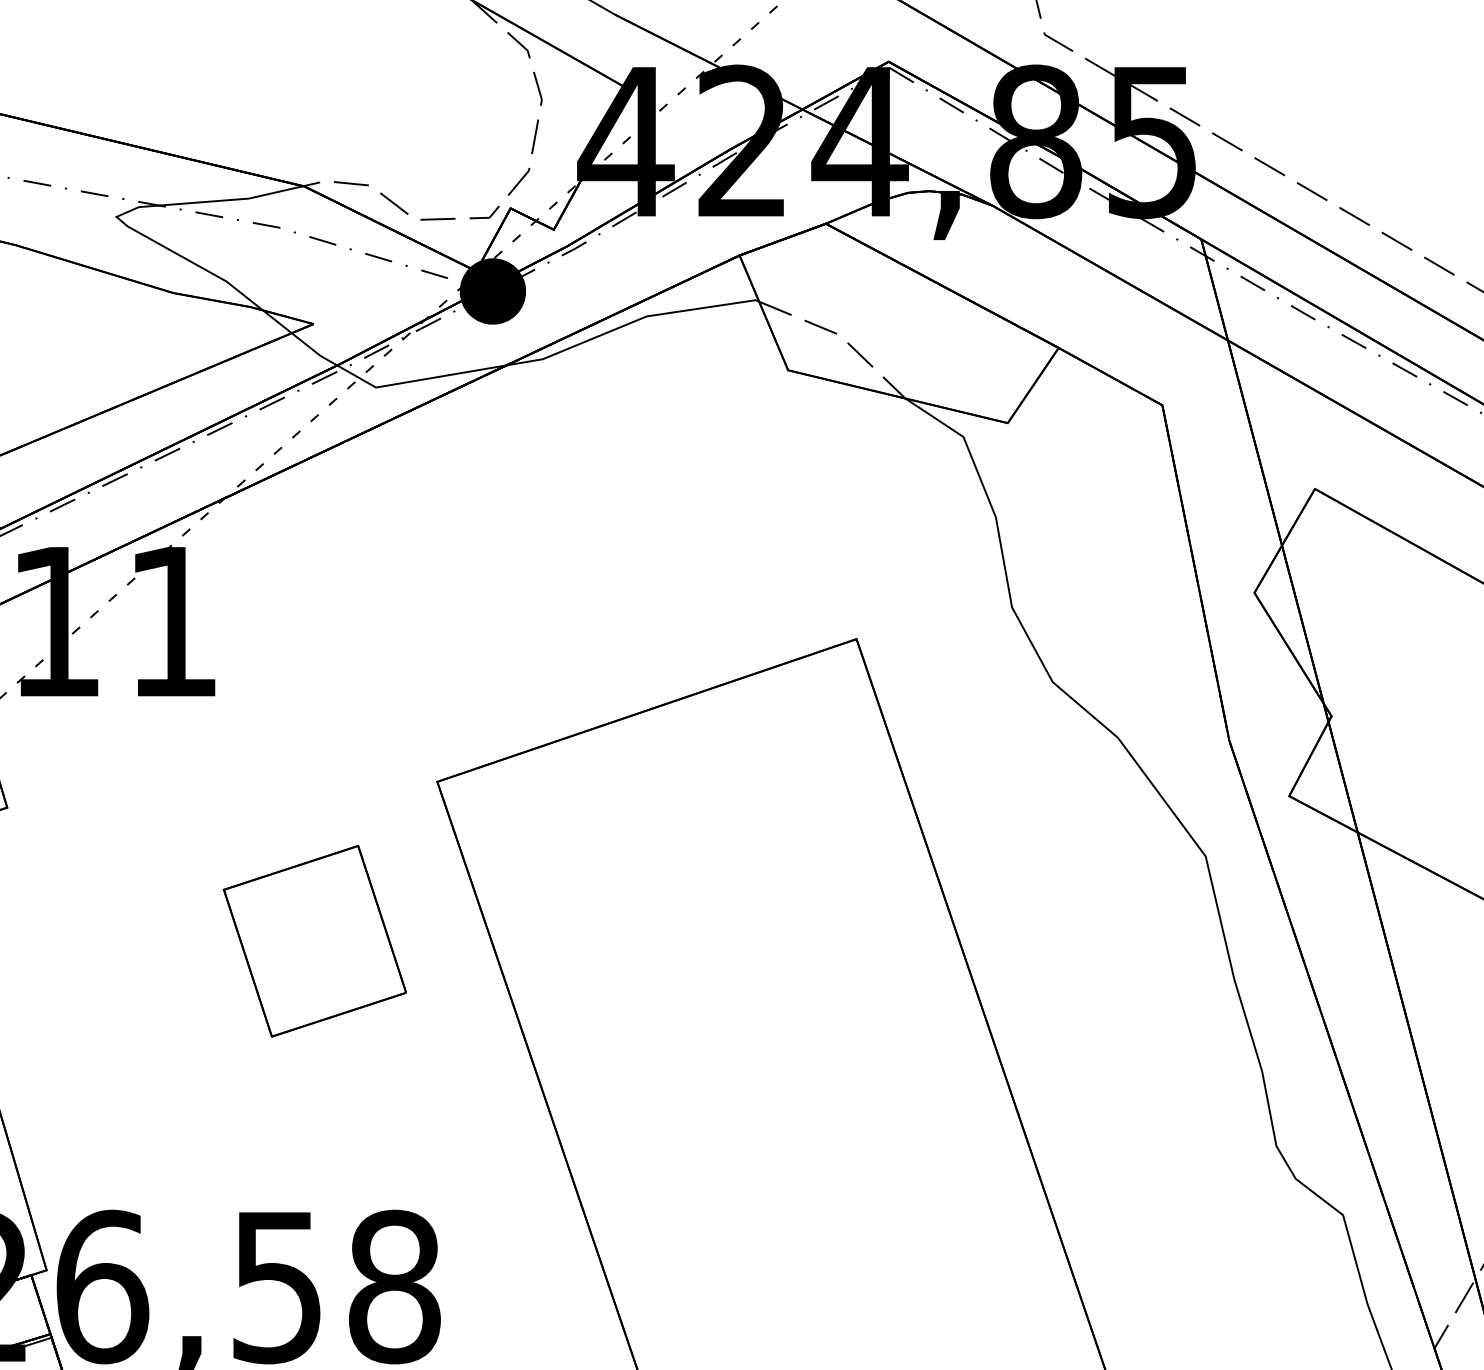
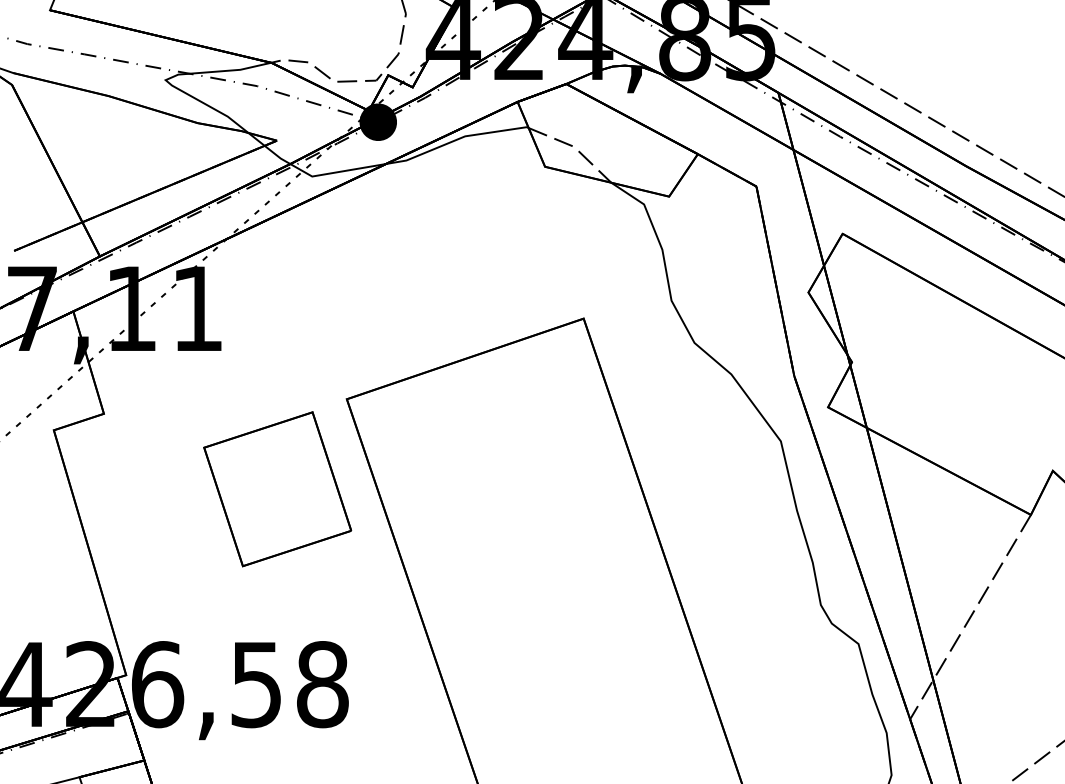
part: (314, 941) -> (277, 489), size x1.43

